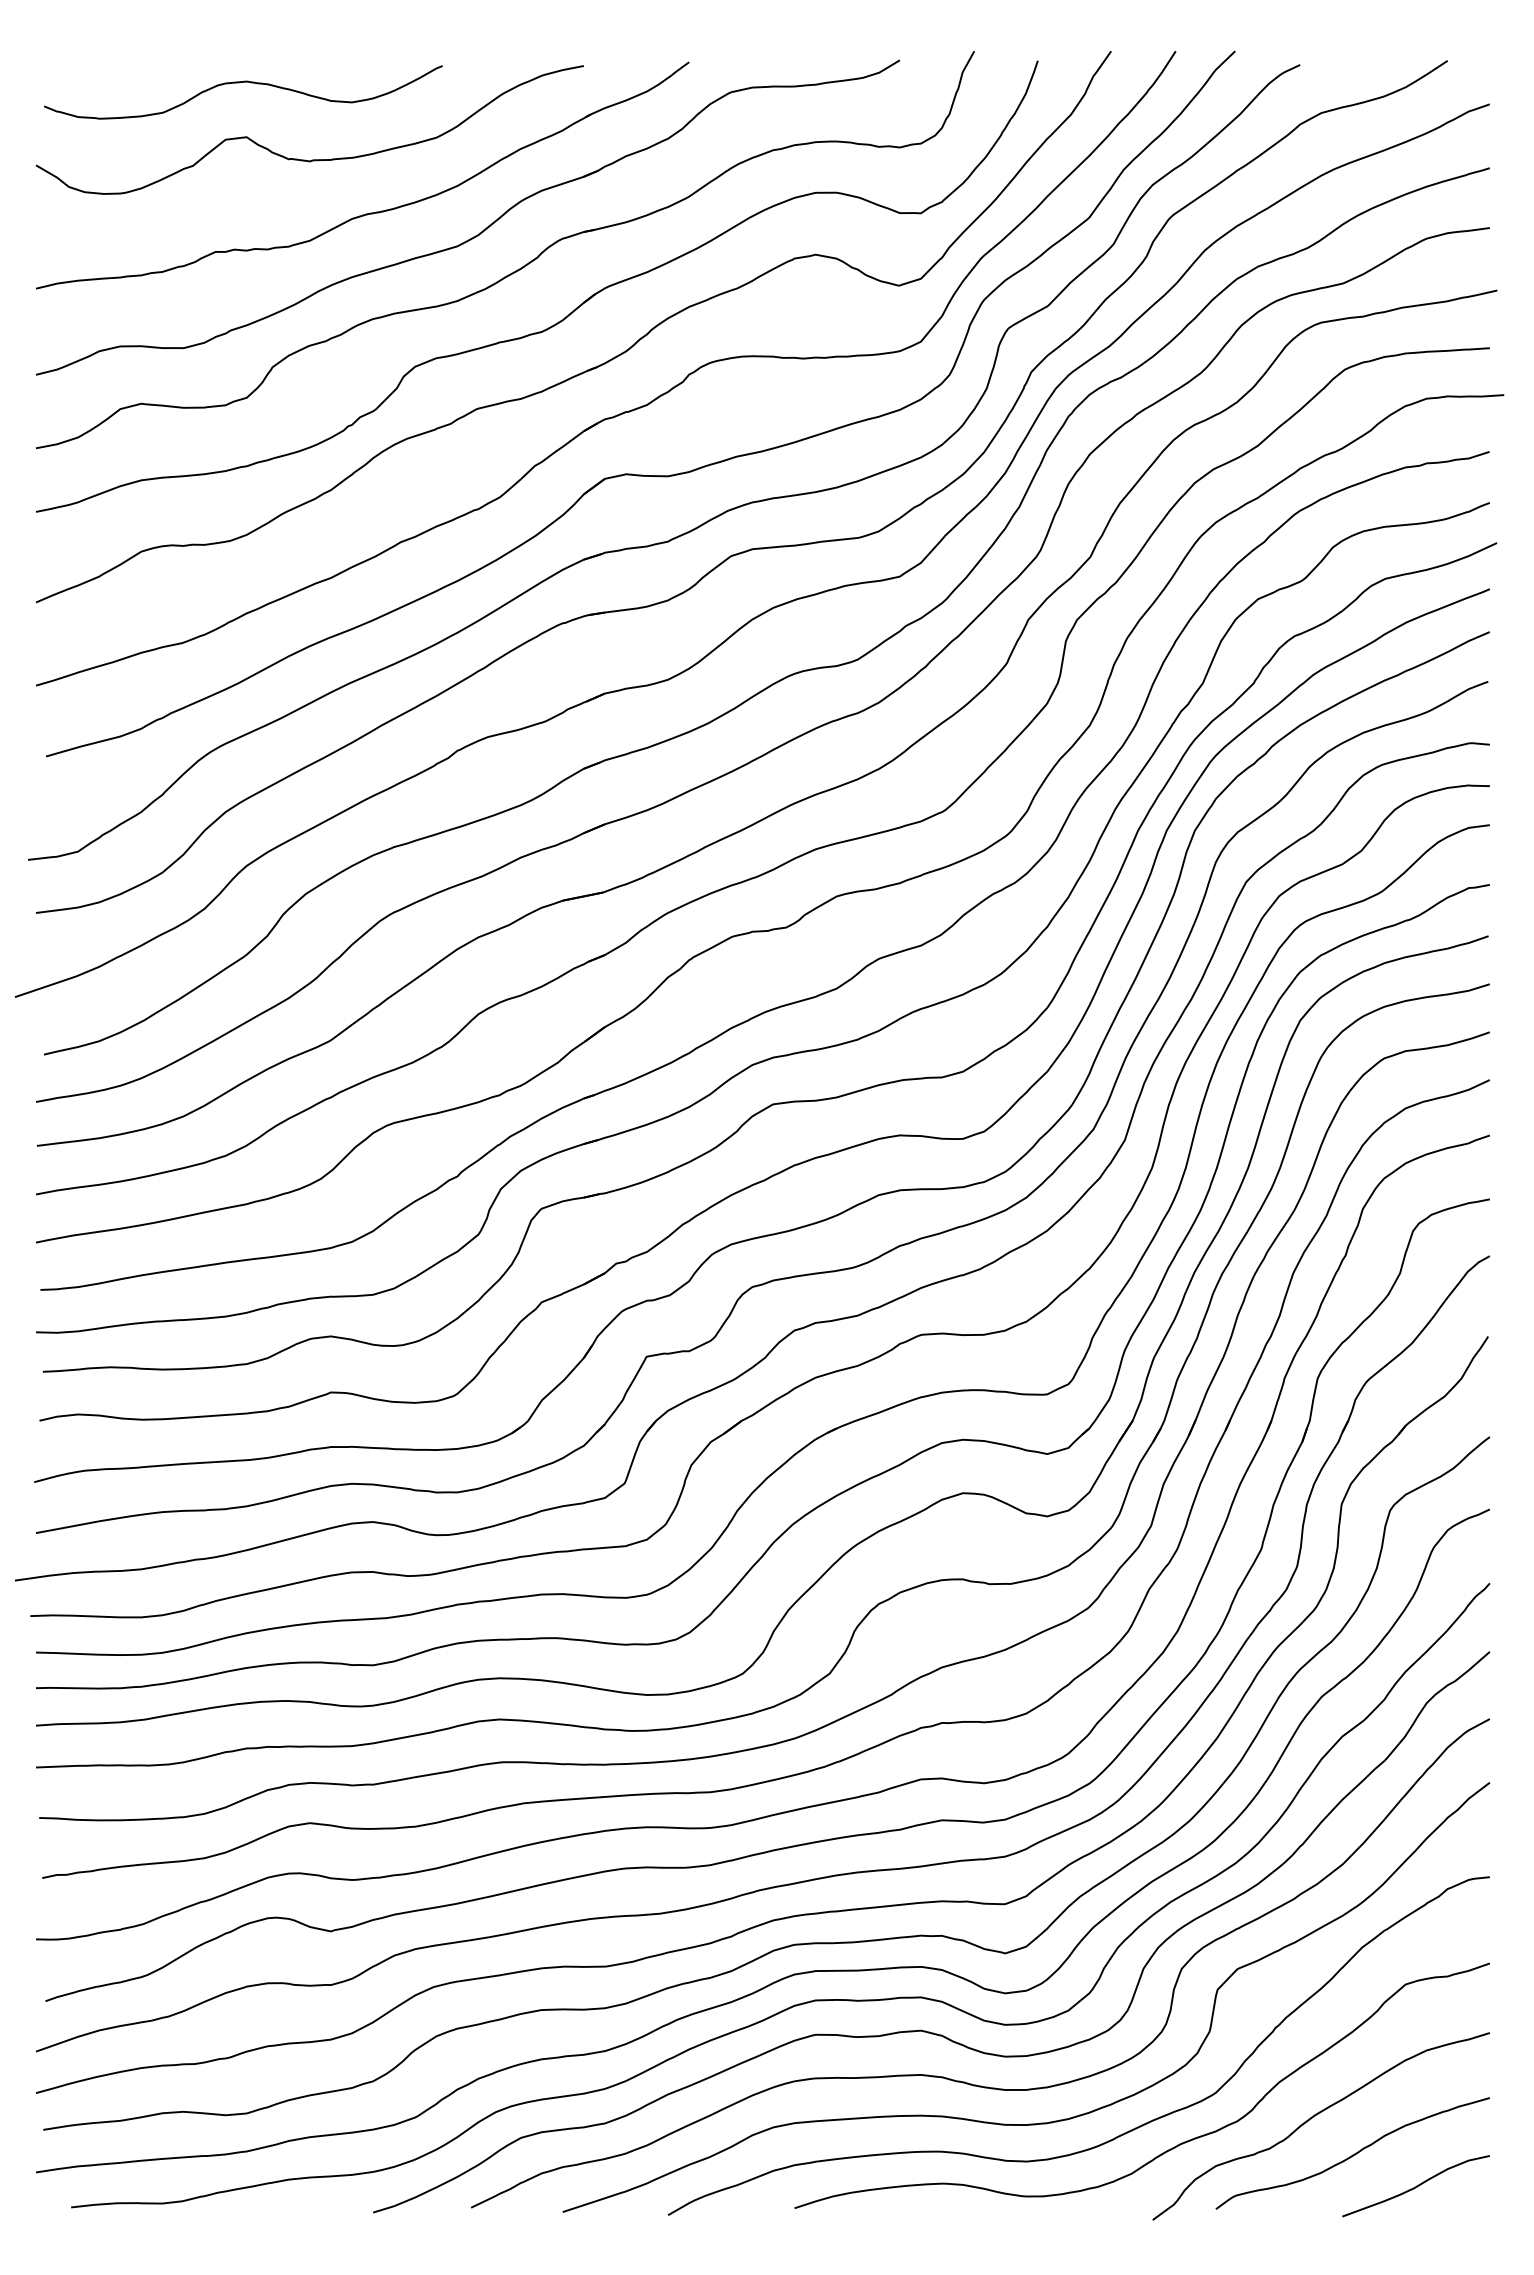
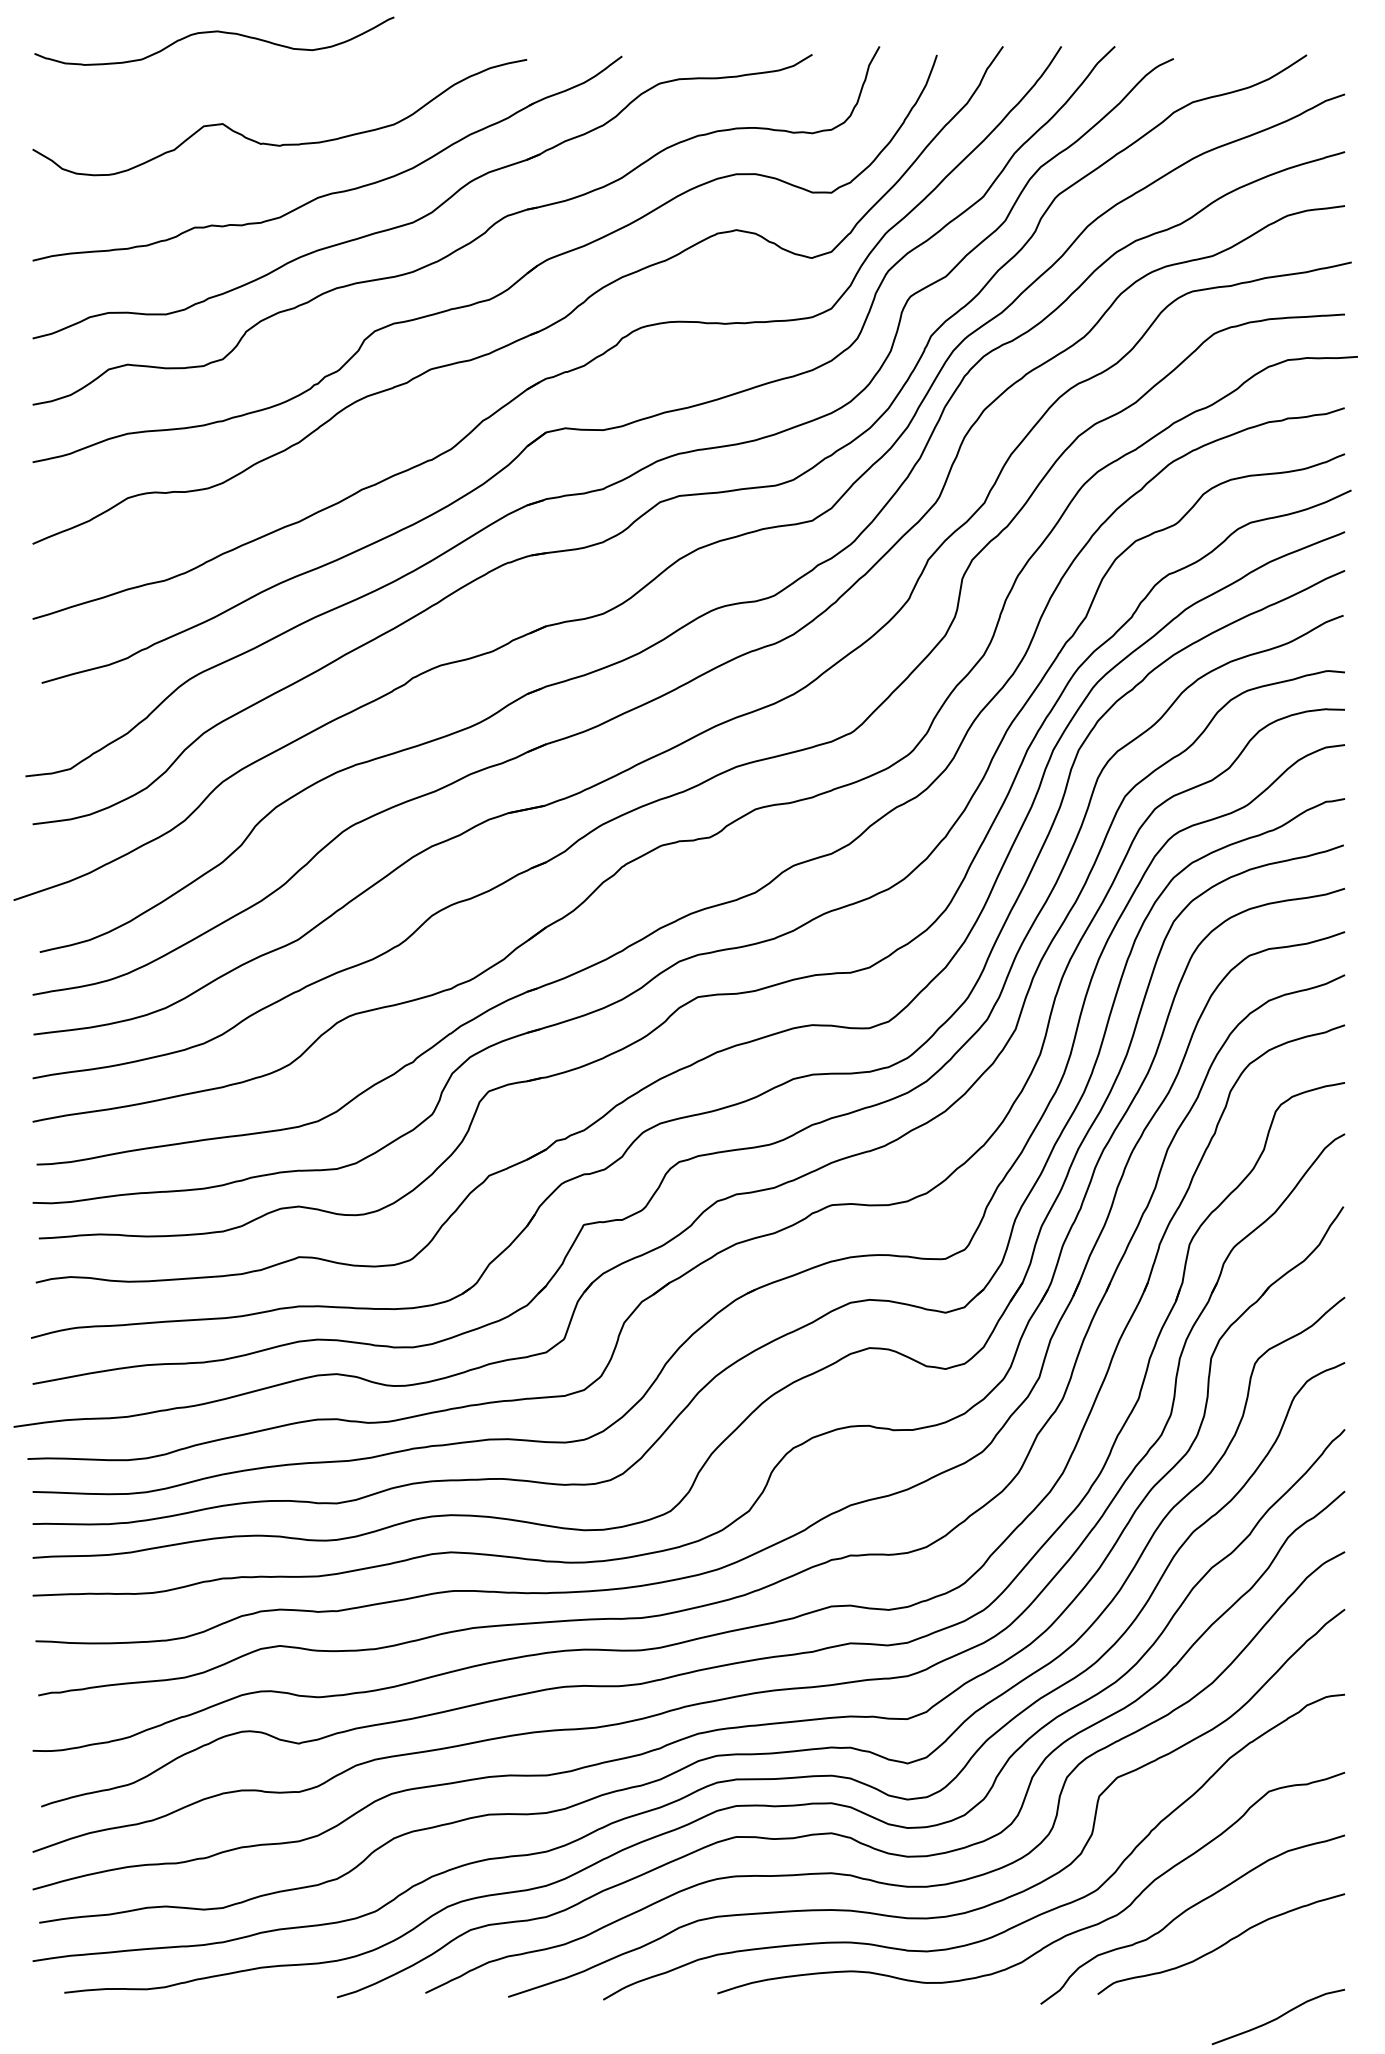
curve: (239, 83) -> (210, 33), moved
curve: (1415, 2186) -> (1277, 2017), moved

